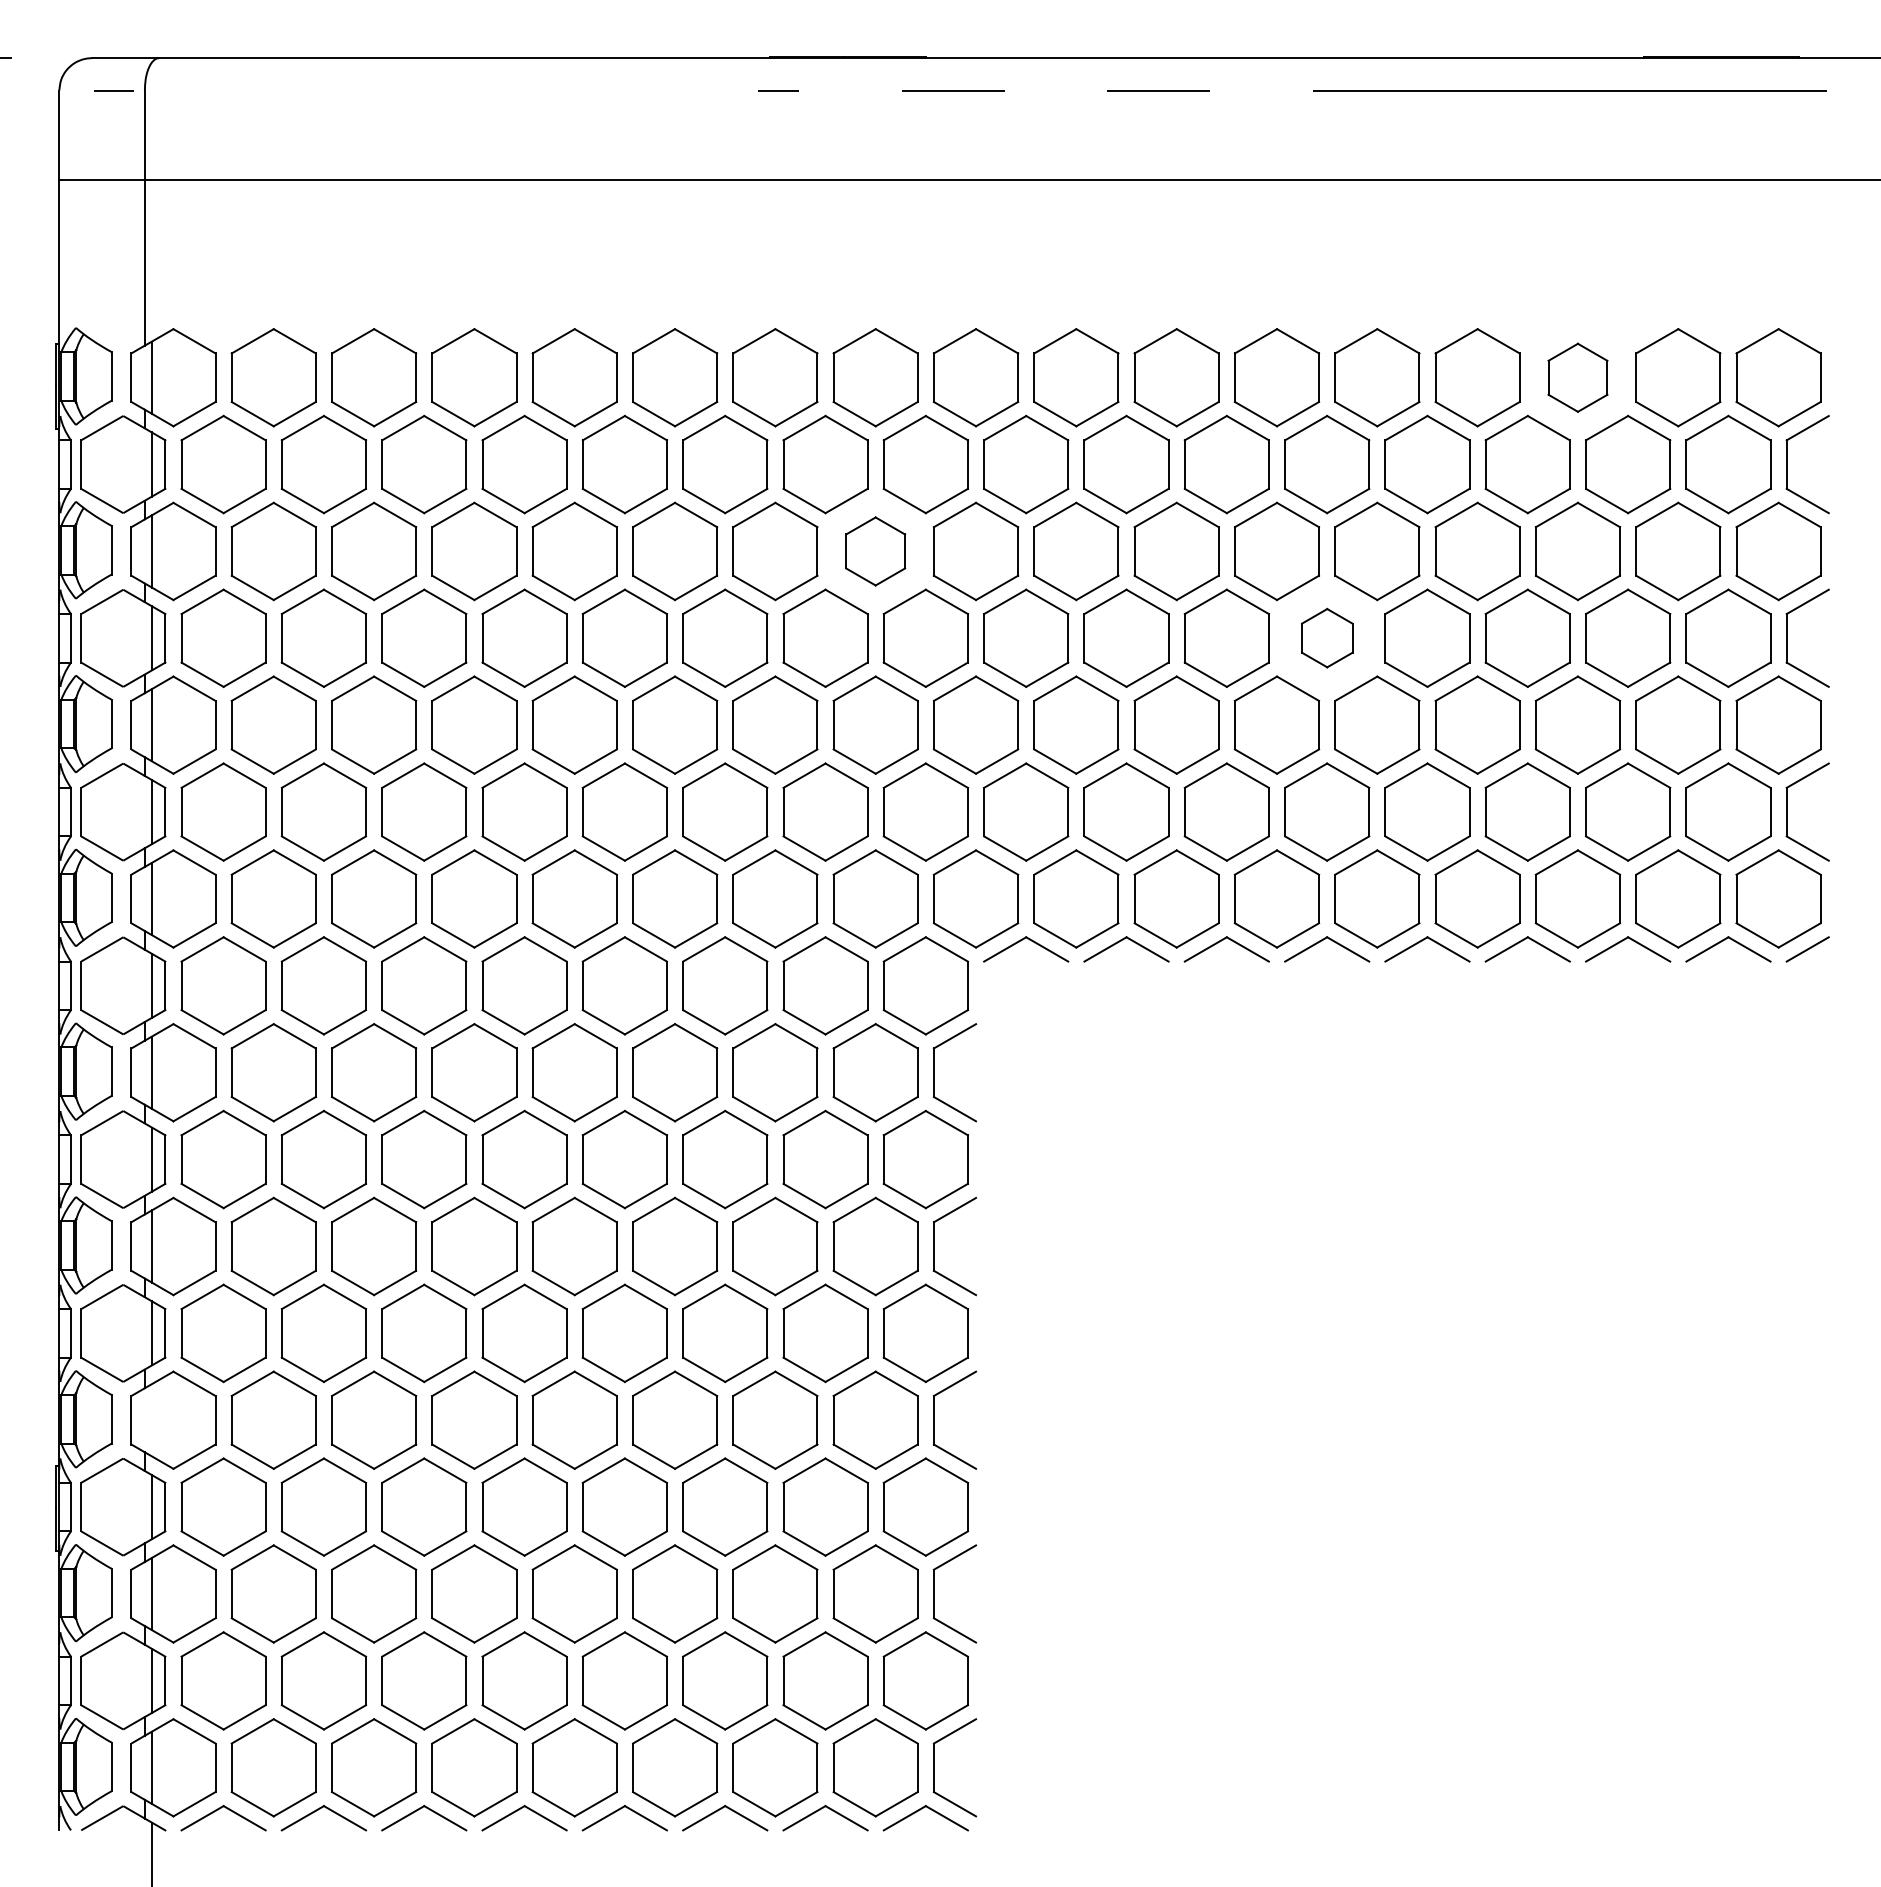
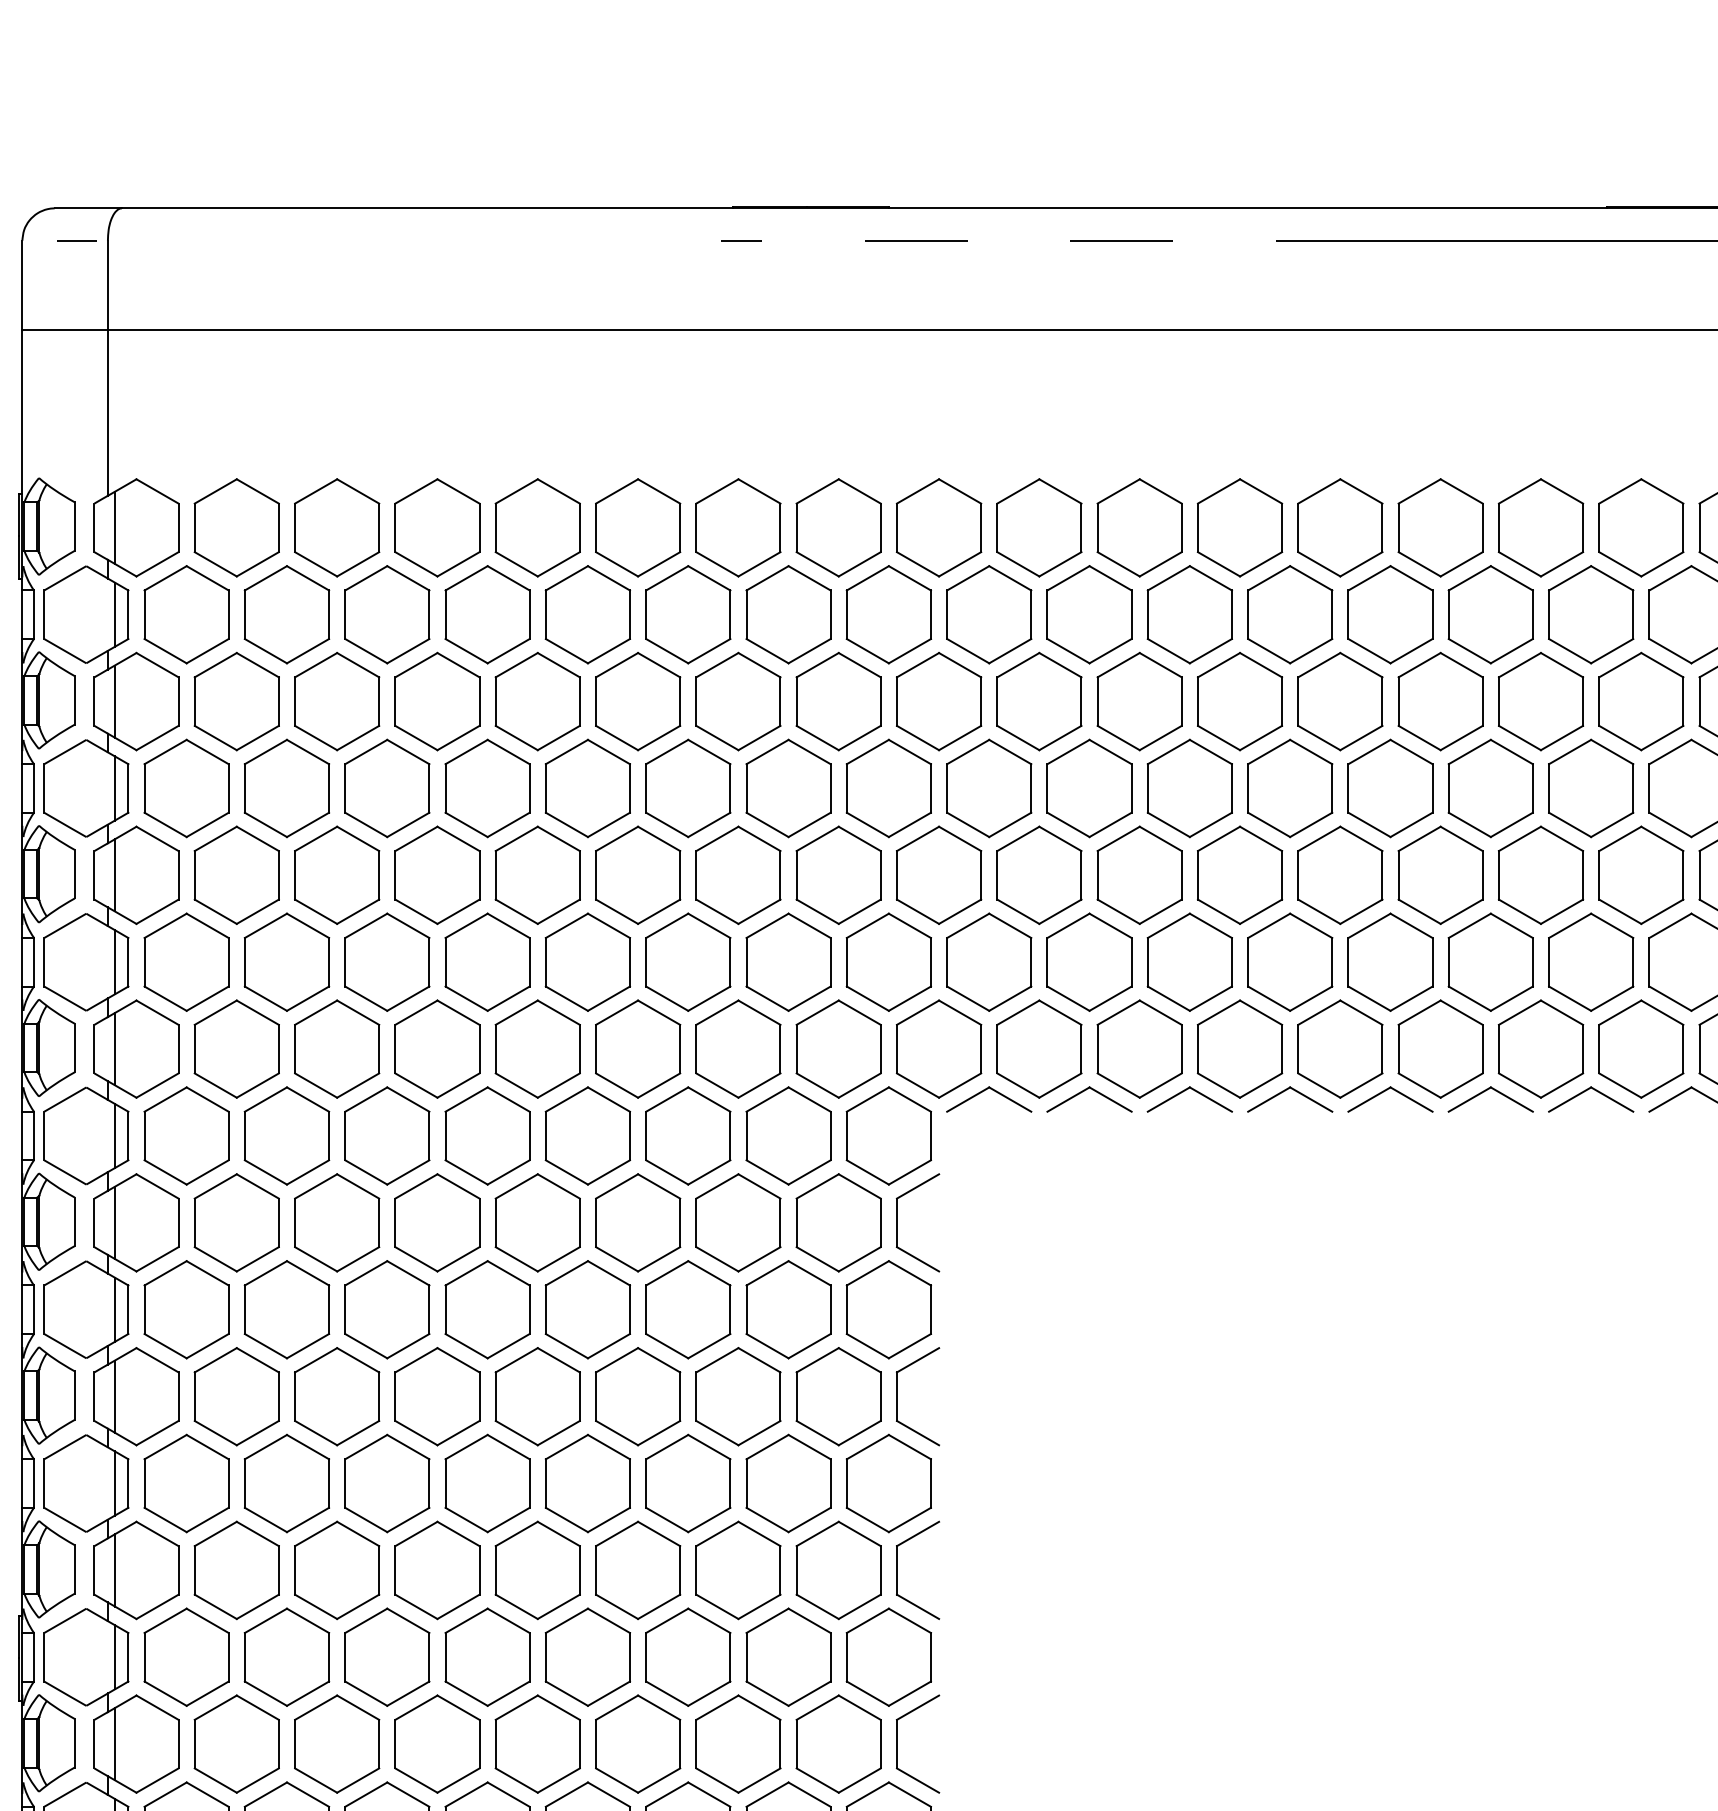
part: (1577, 377) -> (1540, 527), size x1.43
part: (875, 551) -> (838, 701), size x1.43
part: (1327, 637) -> (1290, 787), size x1.67
line: (151, 1420) -> (114, 1570), added

